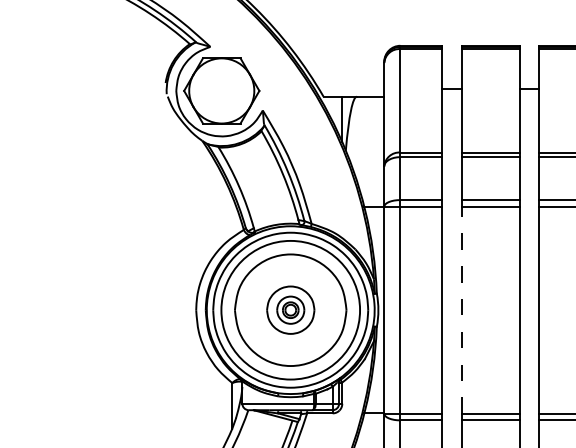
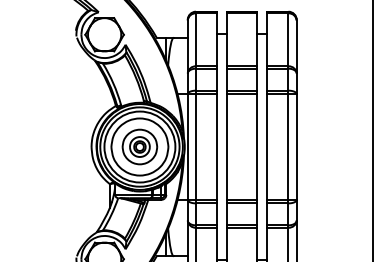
part: (289, 309) -> (139, 146), size x1.43
line: (461, 311) -> (227, 147), dashed -> solid

